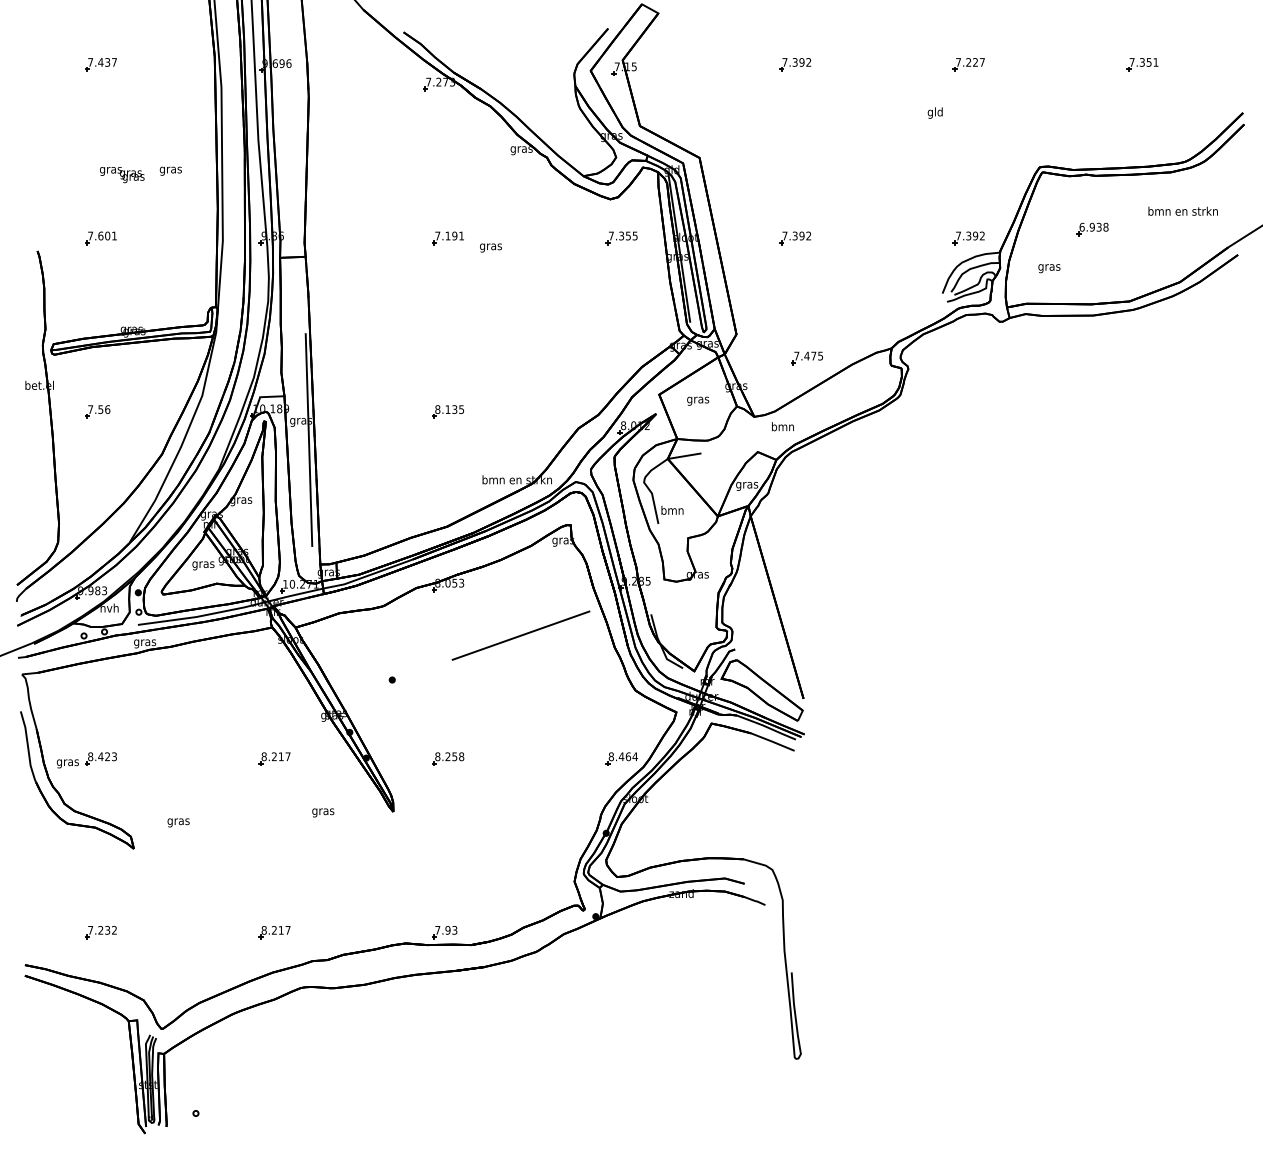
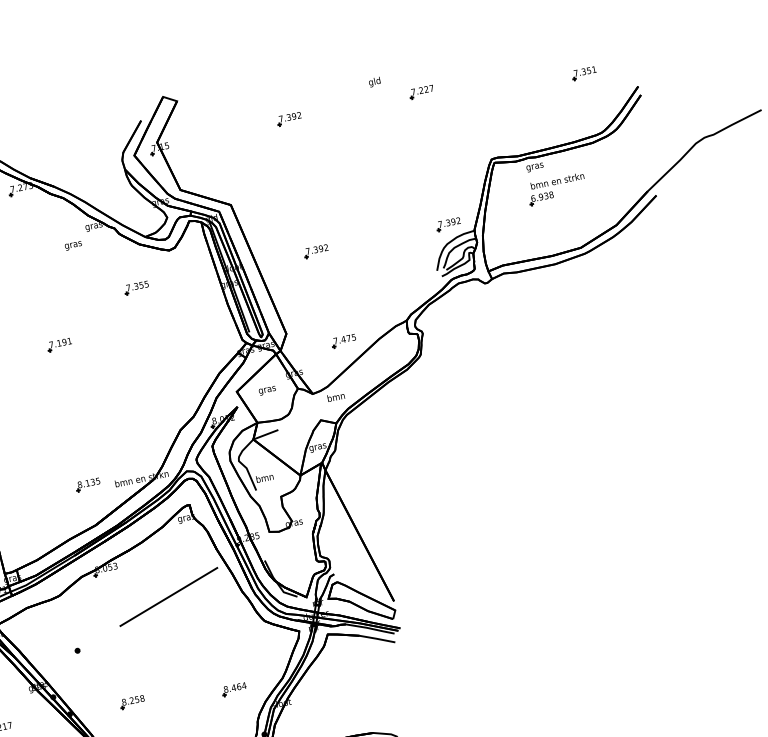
part: (1142, 64) -> (584, 73), moved
text: (934, 112) -> (374, 81), moved
text: (1182, 210) -> (556, 180), moved
part: (447, 238) -> (59, 345), moved
part: (621, 238) -> (136, 288), moved
text: (490, 247) -> (73, 245), moved
text: (1049, 268) -> (535, 167), moved
part: (447, 411) -> (87, 484), moved
part: (621, 758) -> (234, 689), moved

